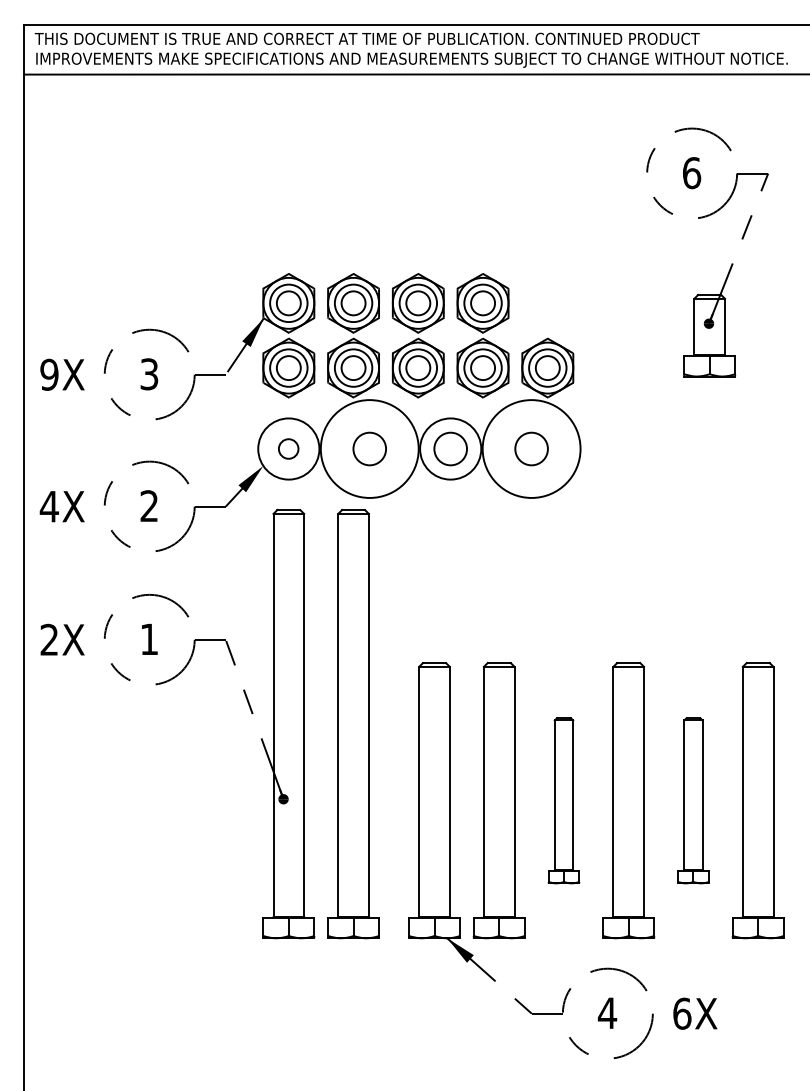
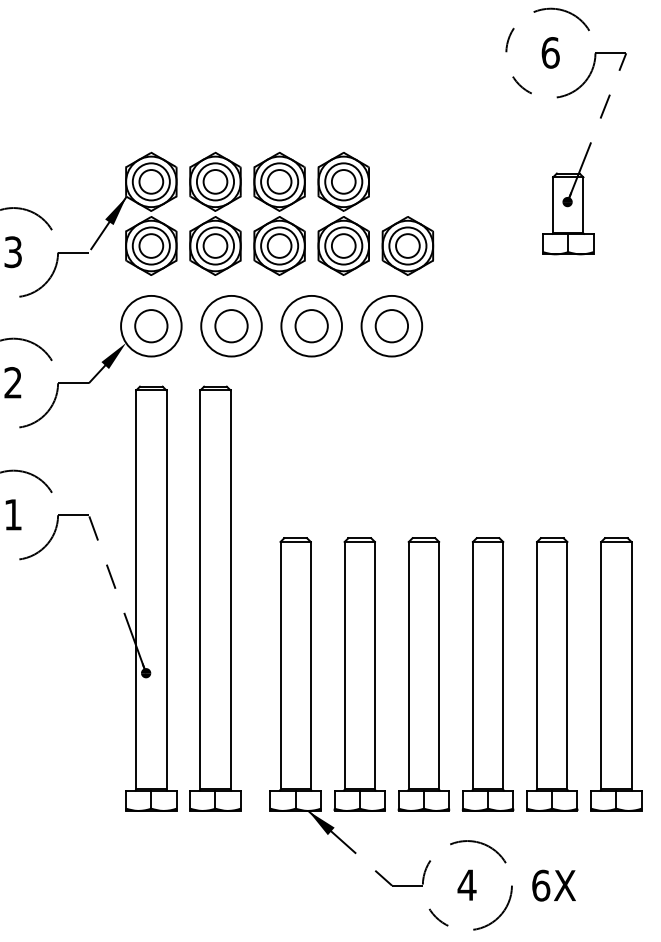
circle: (288, 448) -> (151, 325), size x1.67
circle: (369, 448) -> (231, 325), size x0.62
circle: (531, 448) -> (391, 325), size x0.62
part: (563, 800) -> (423, 674), size x1.67
part: (693, 800) -> (552, 674), size x1.67

